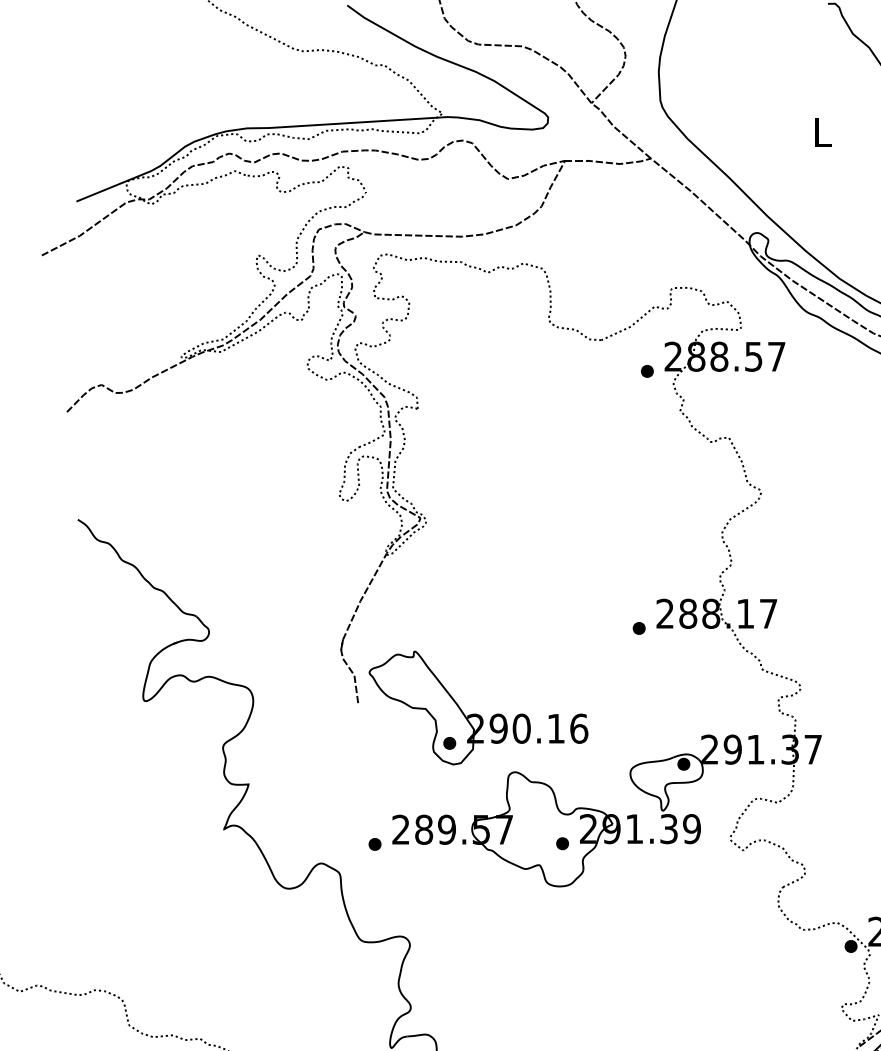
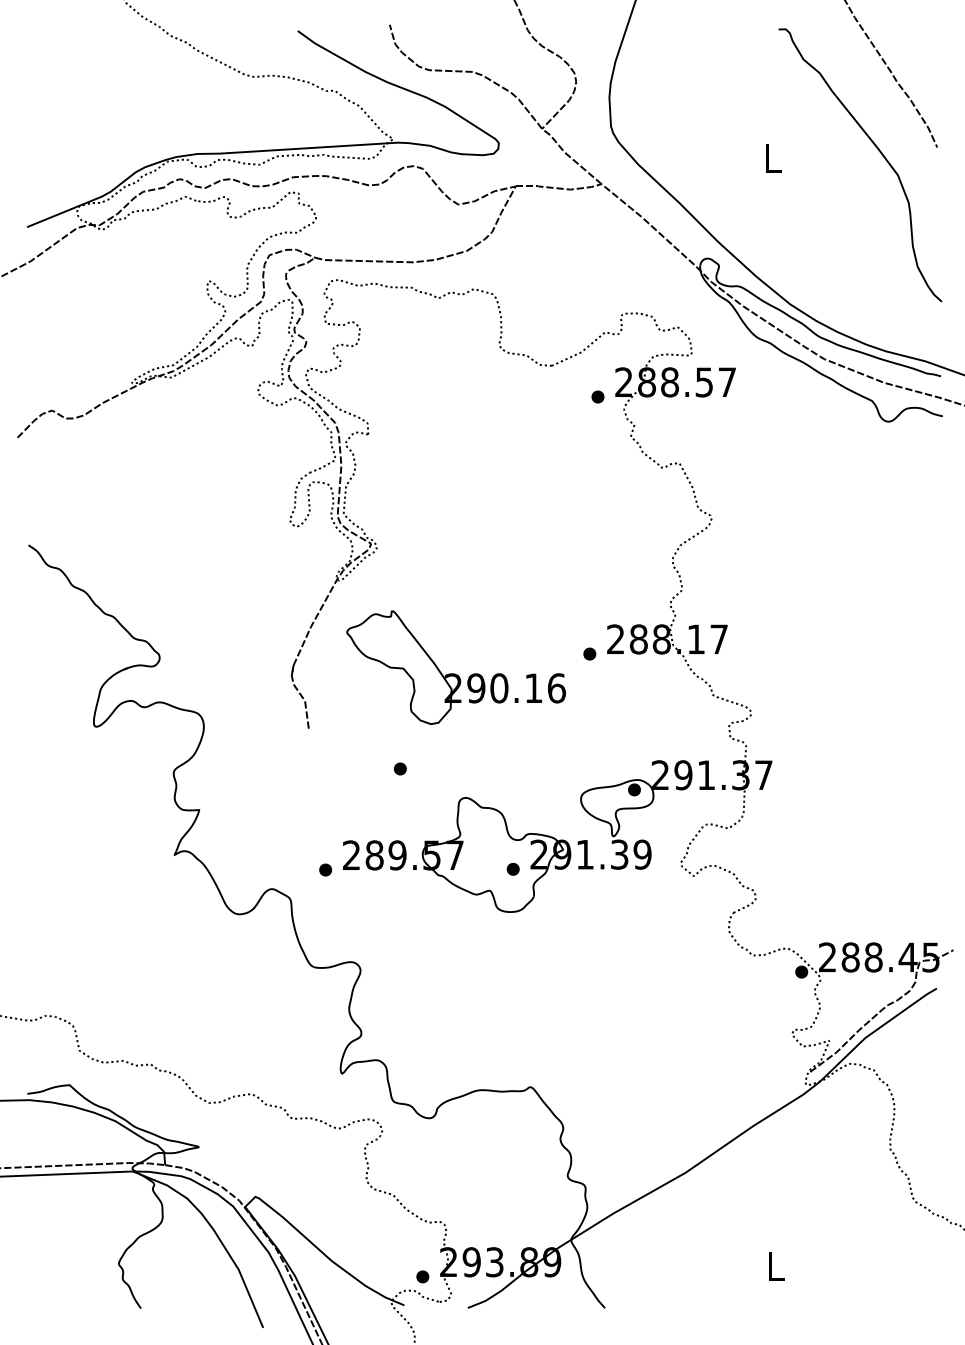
part: (477, 707) -> (455, 667), moved

